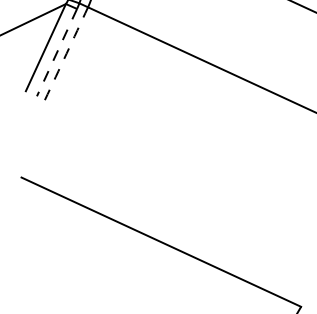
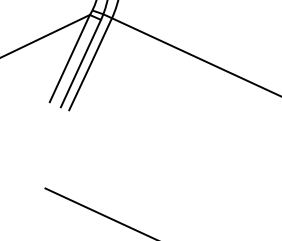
line: (56, 53) -> (80, 64), dashed -> solid
arc: (66, 53) -> (90, 64), dashed -> solid

